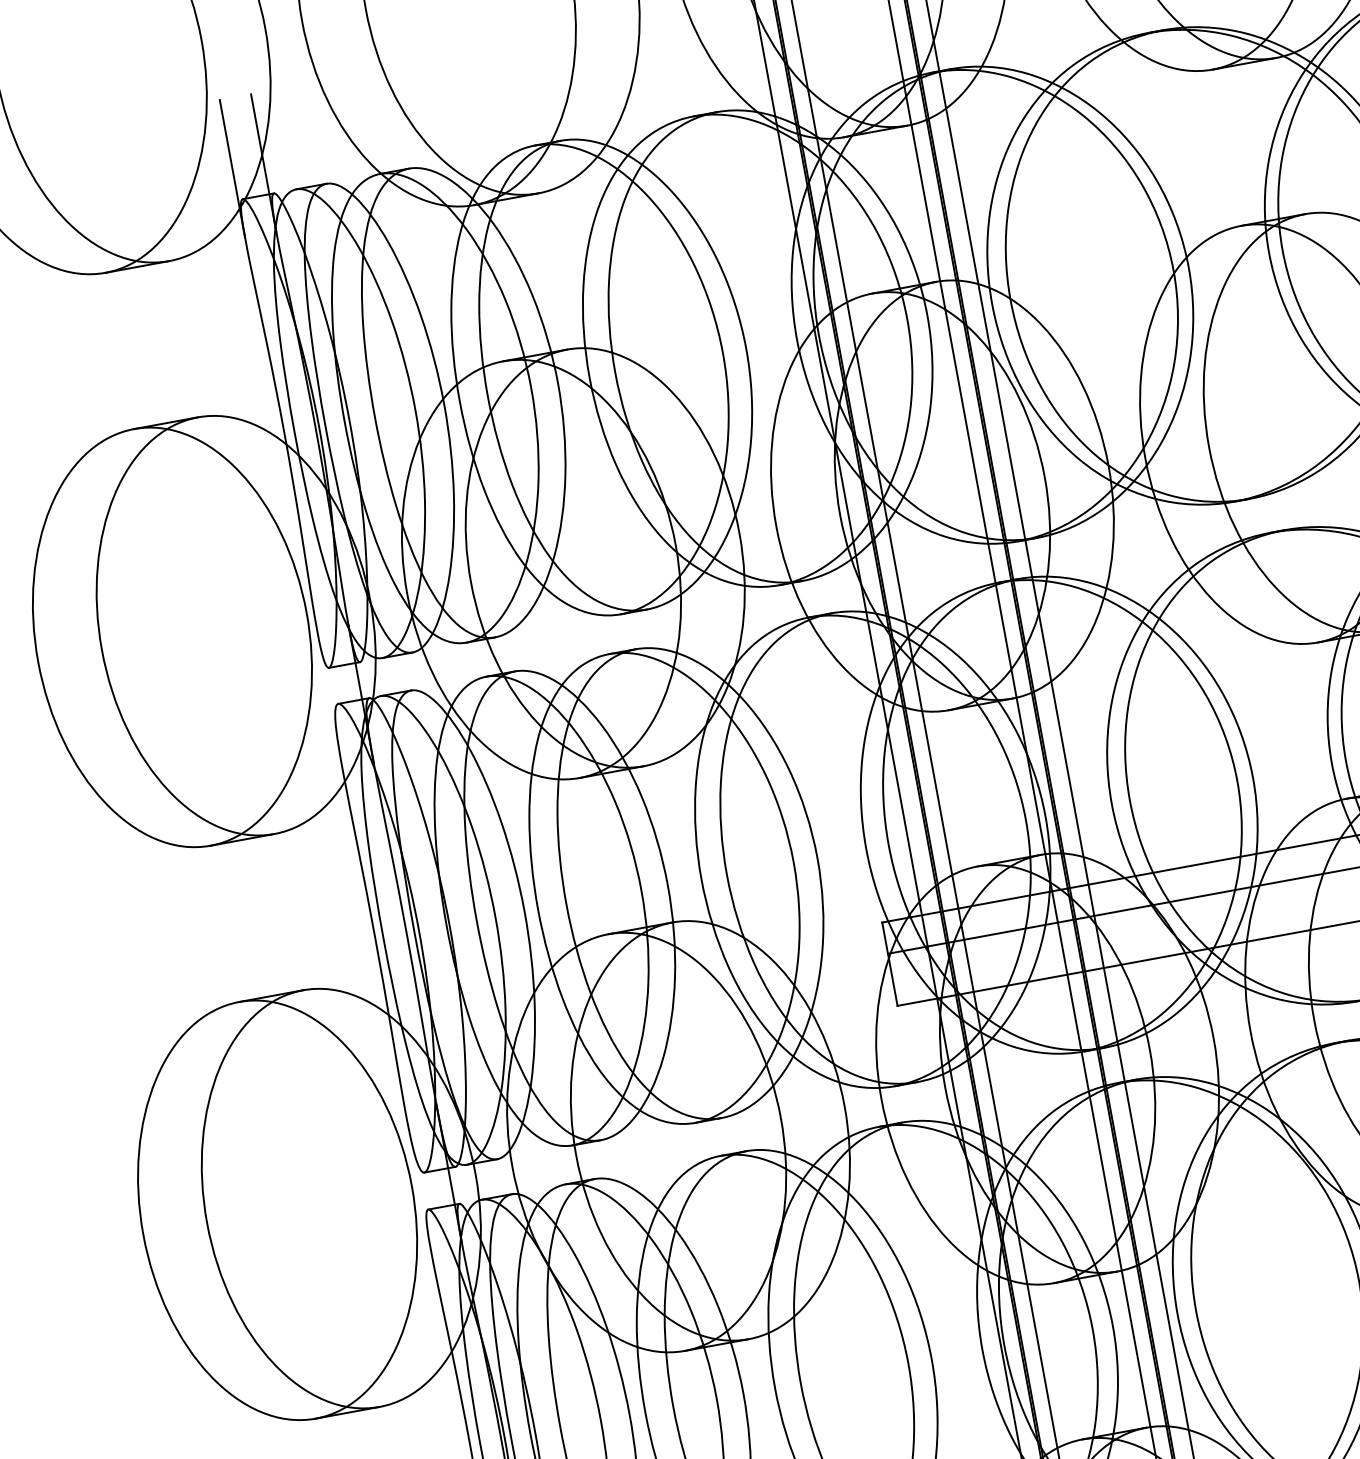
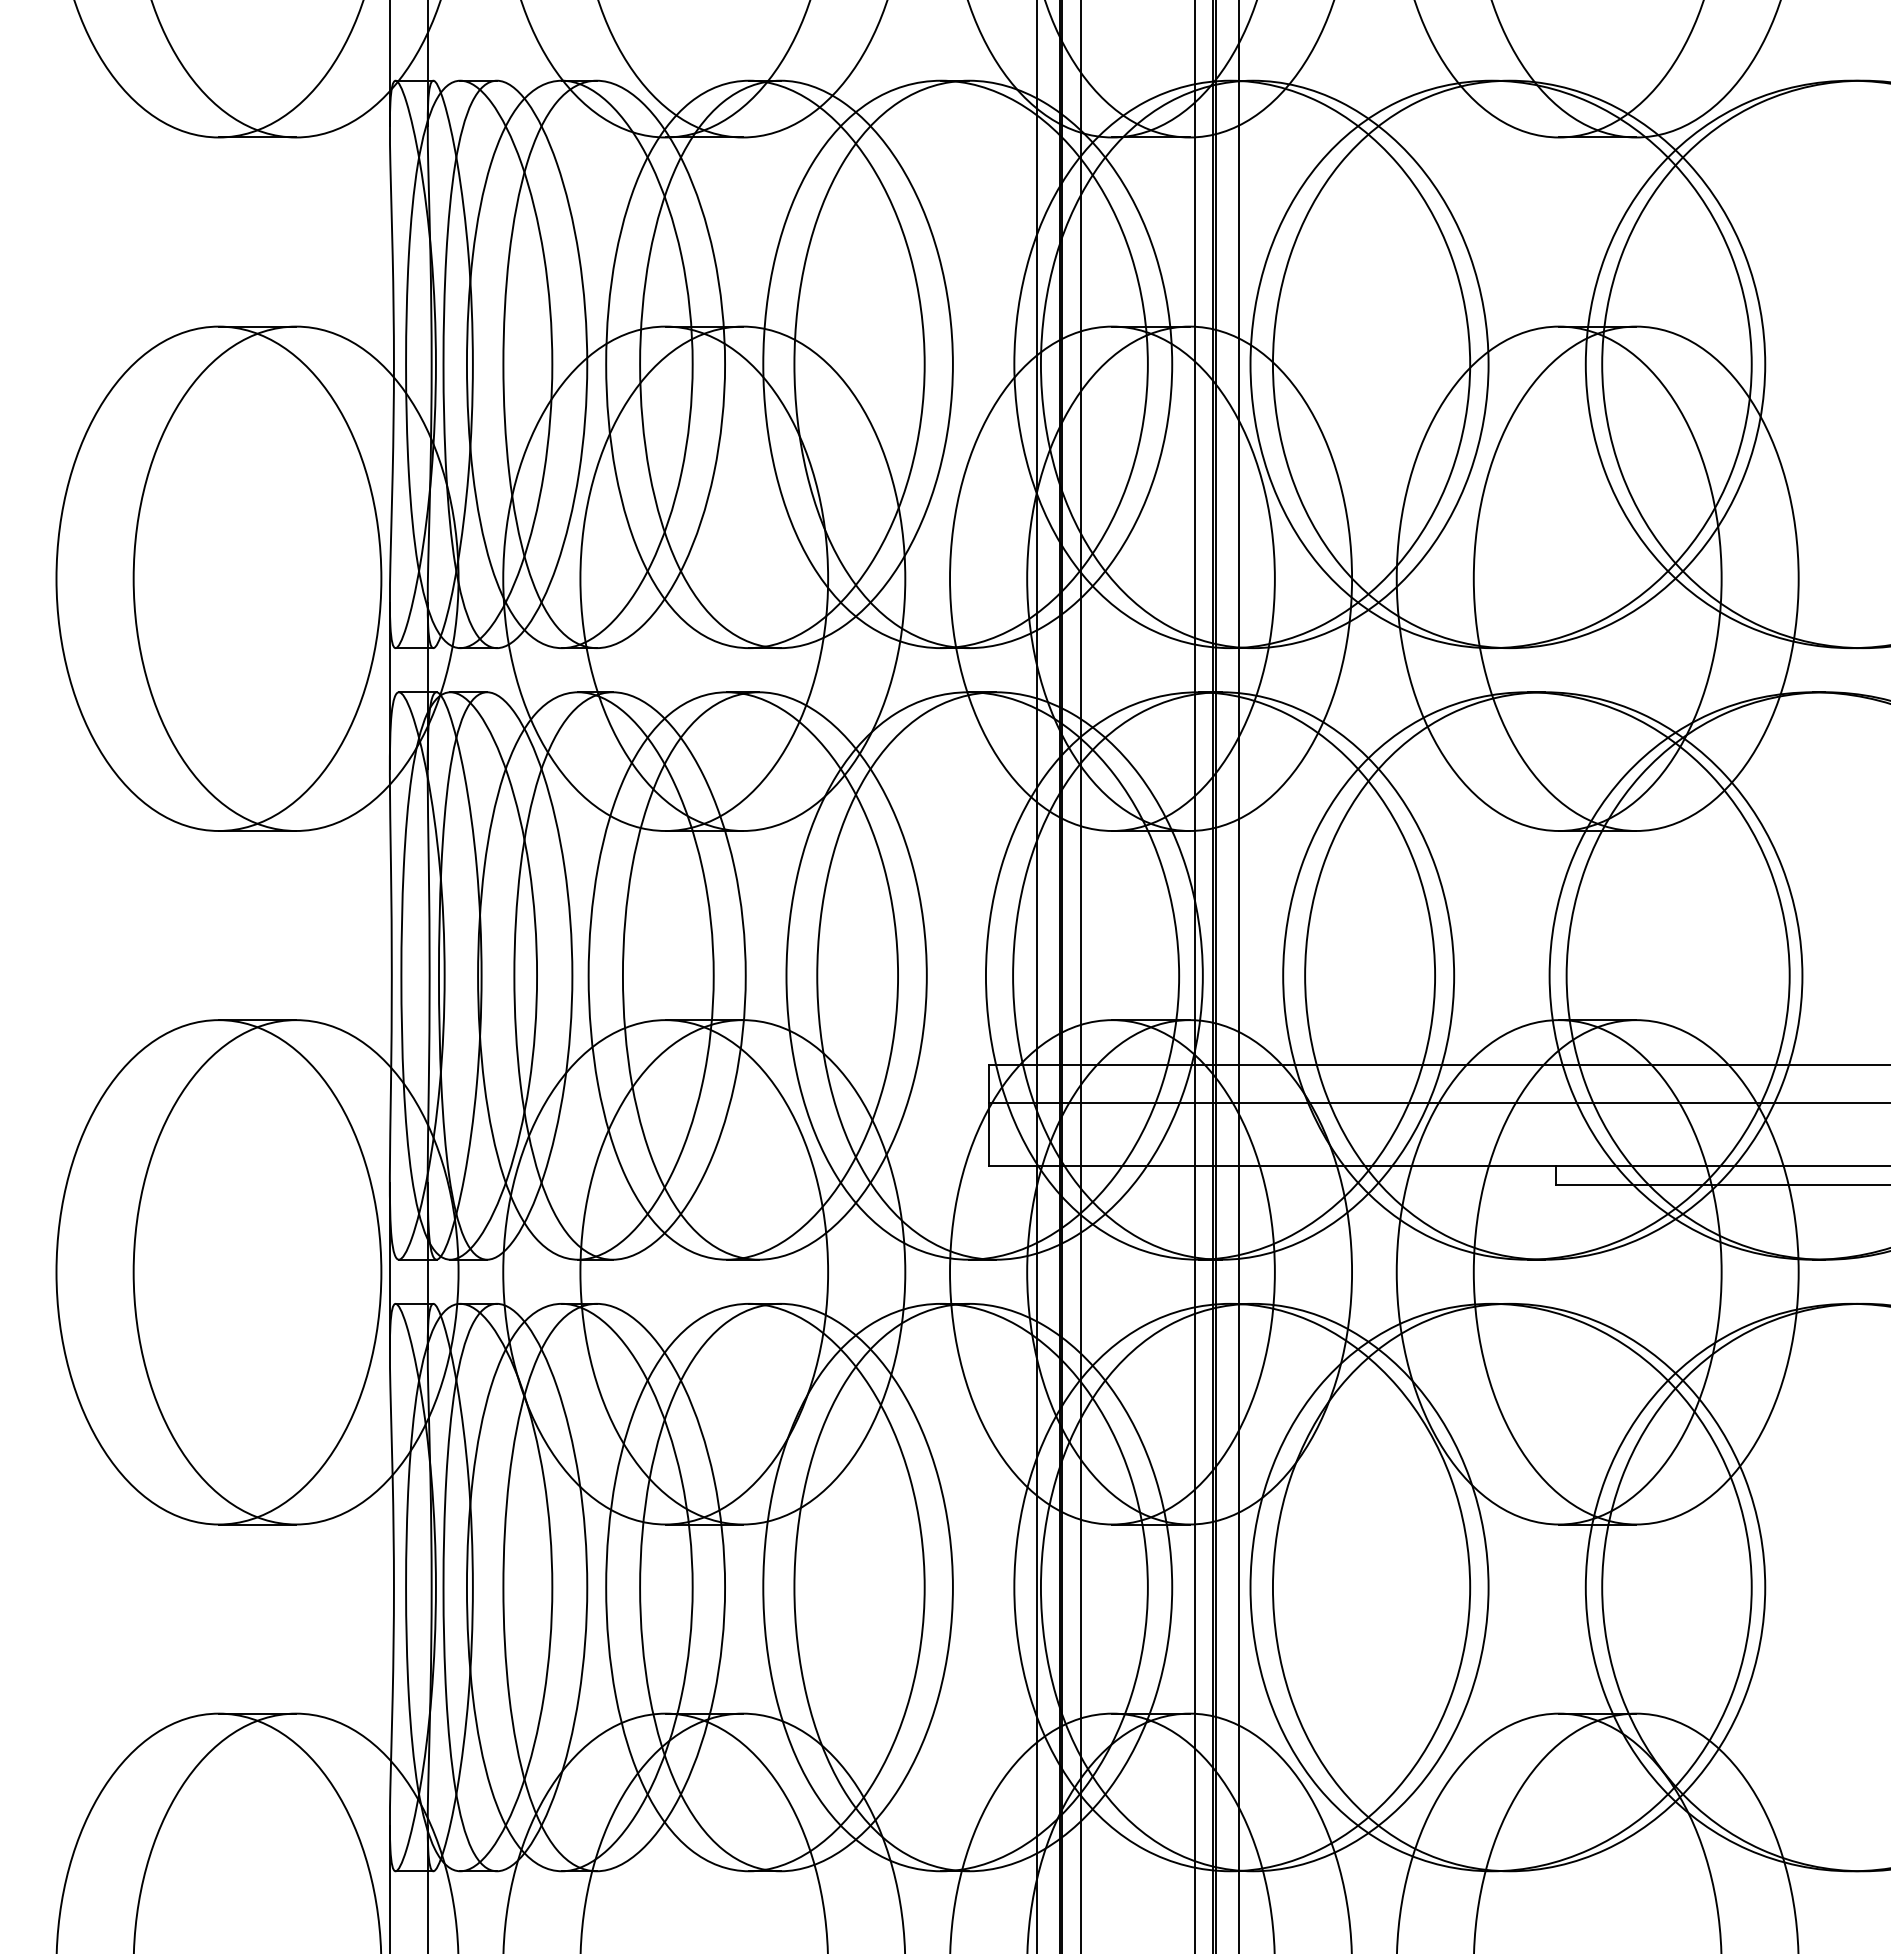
line: (329, 699) -> (389, 685), added
line: (417, 1178) -> (389, 1265), added

